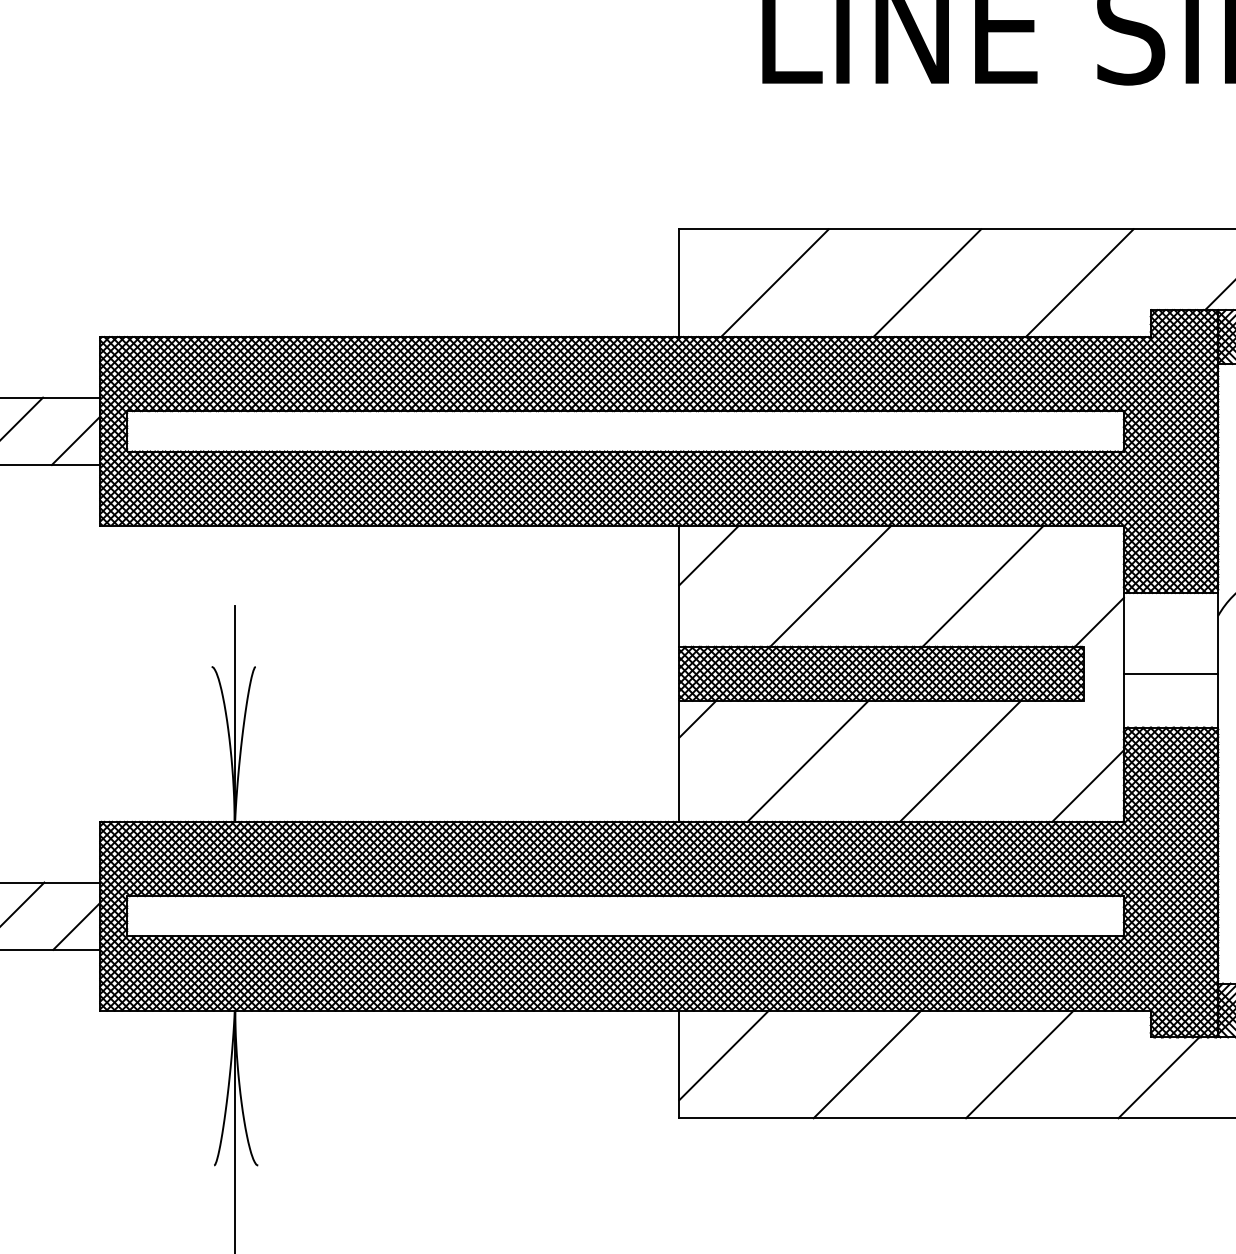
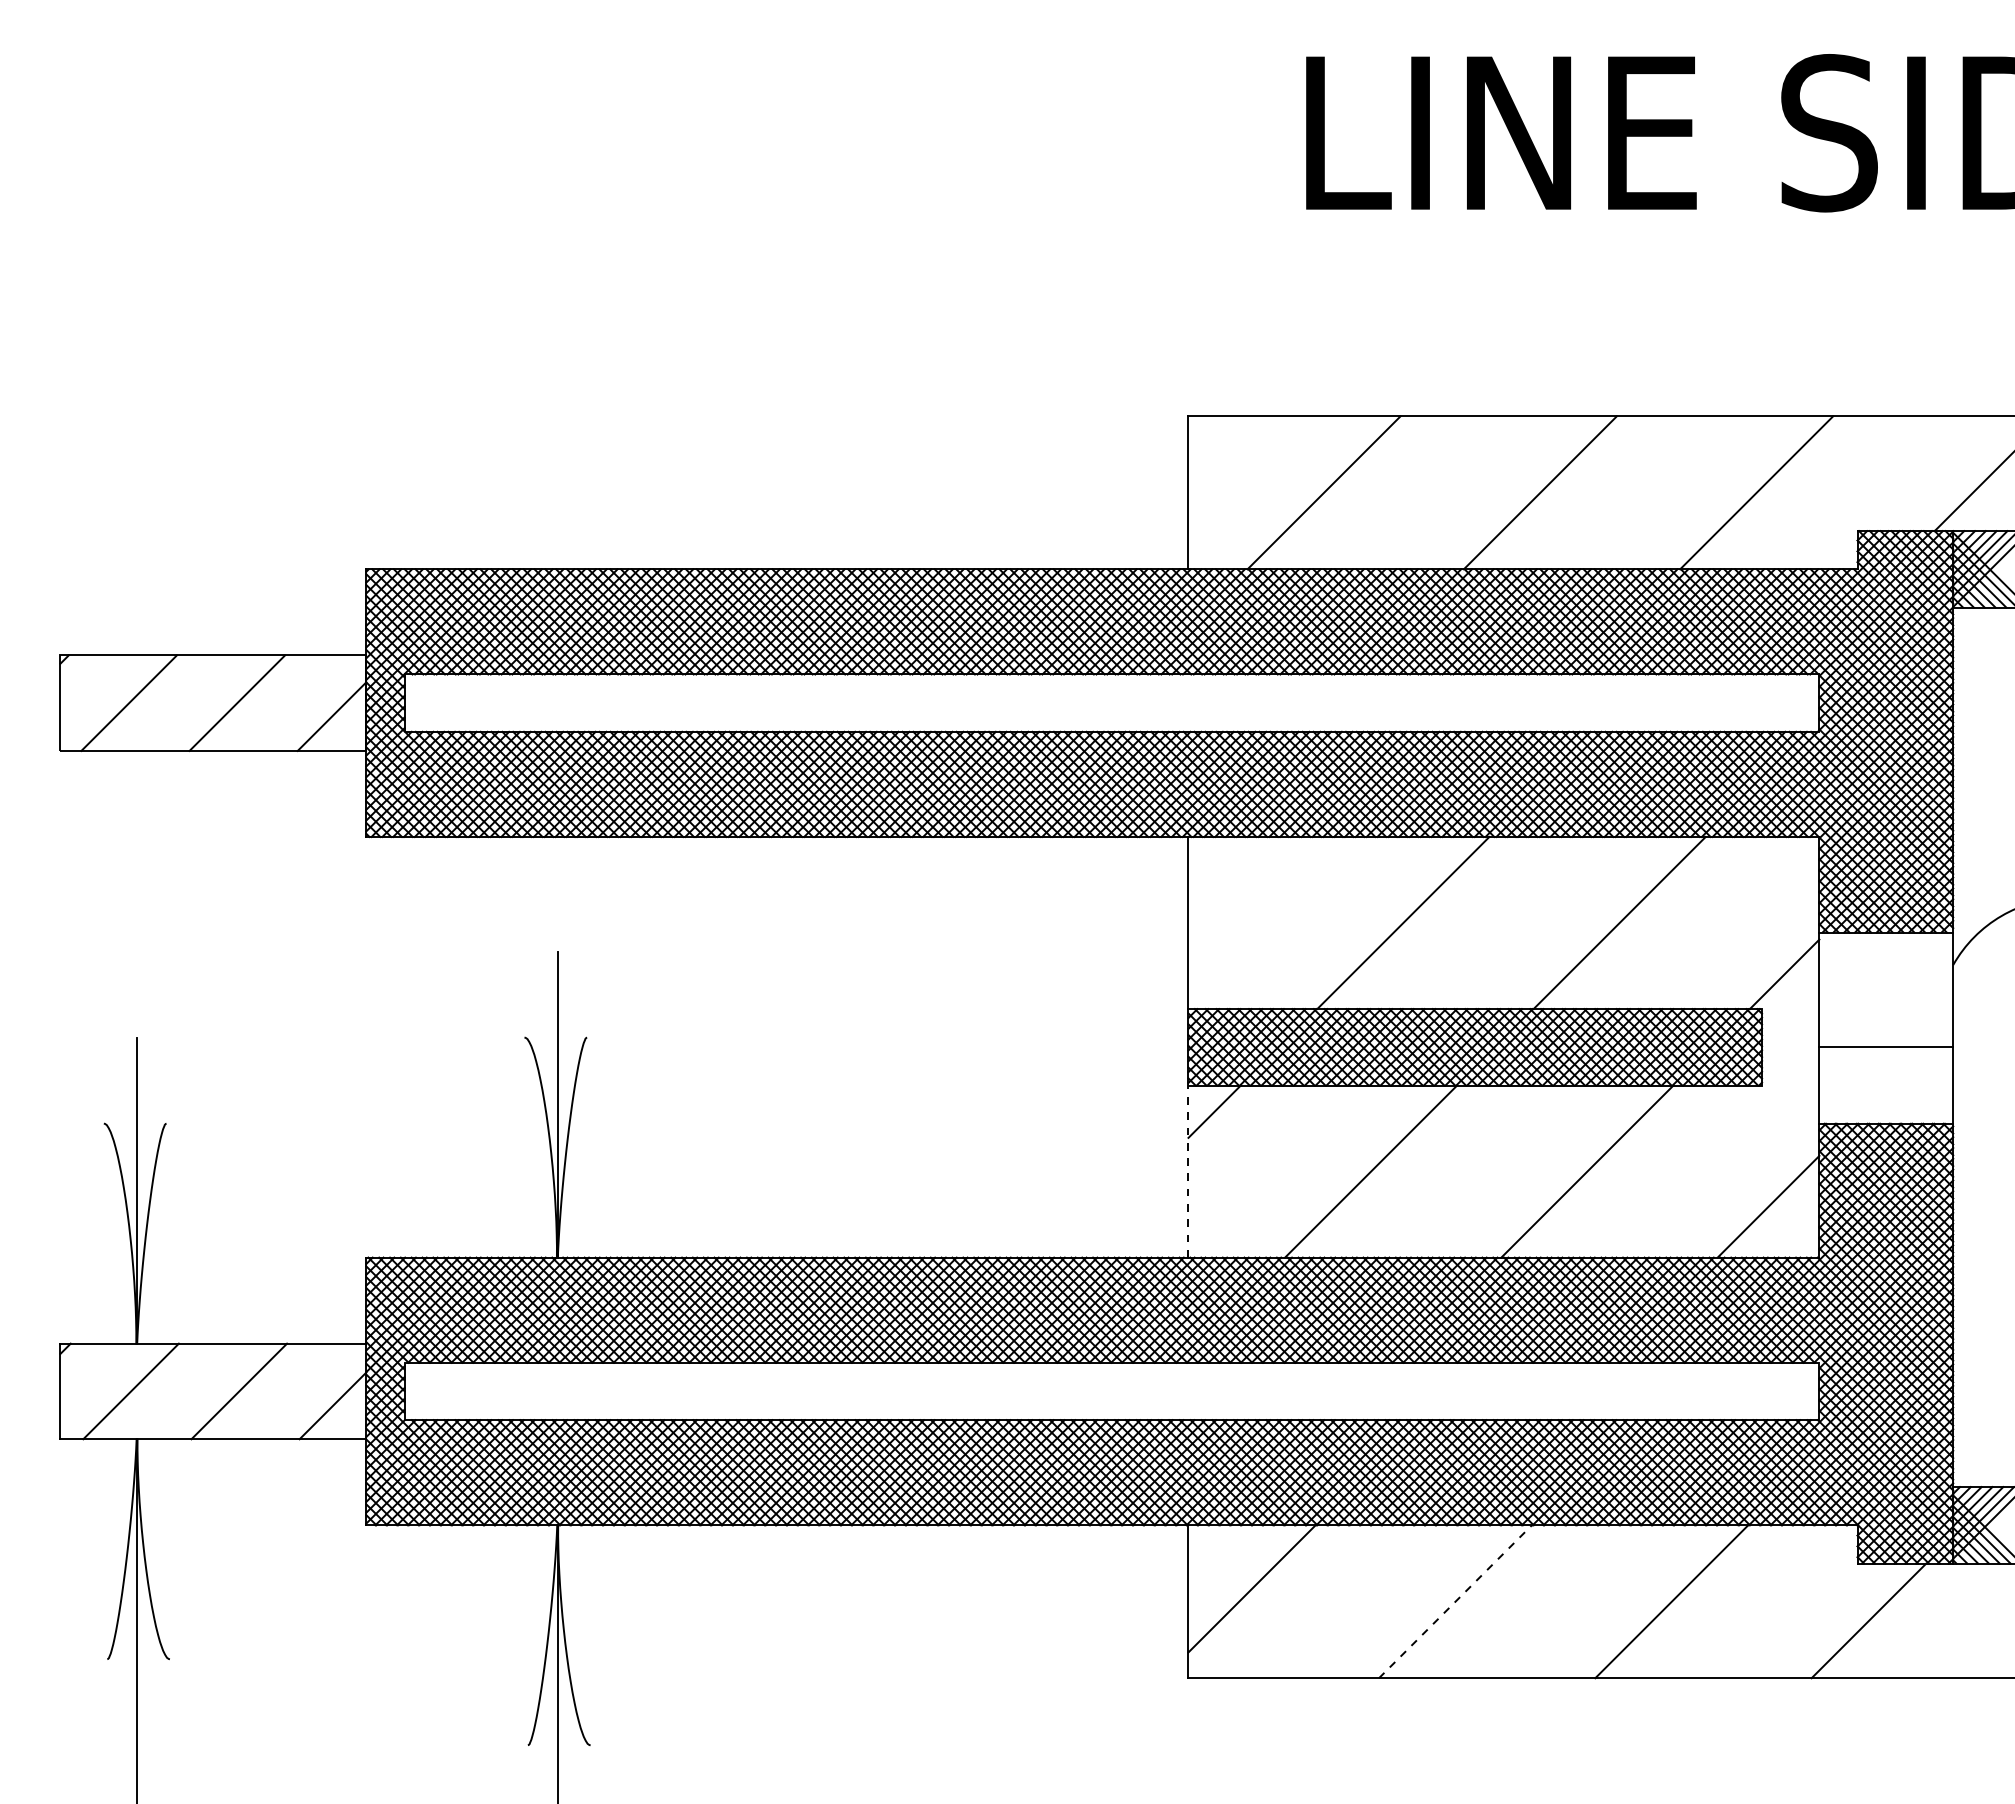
line: (709, 555) -> (1230, 879), removed
line: (679, 761) -> (1188, 1171), solid -> dashed
line: (867, 1064) -> (1455, 1601), solid -> dashed

